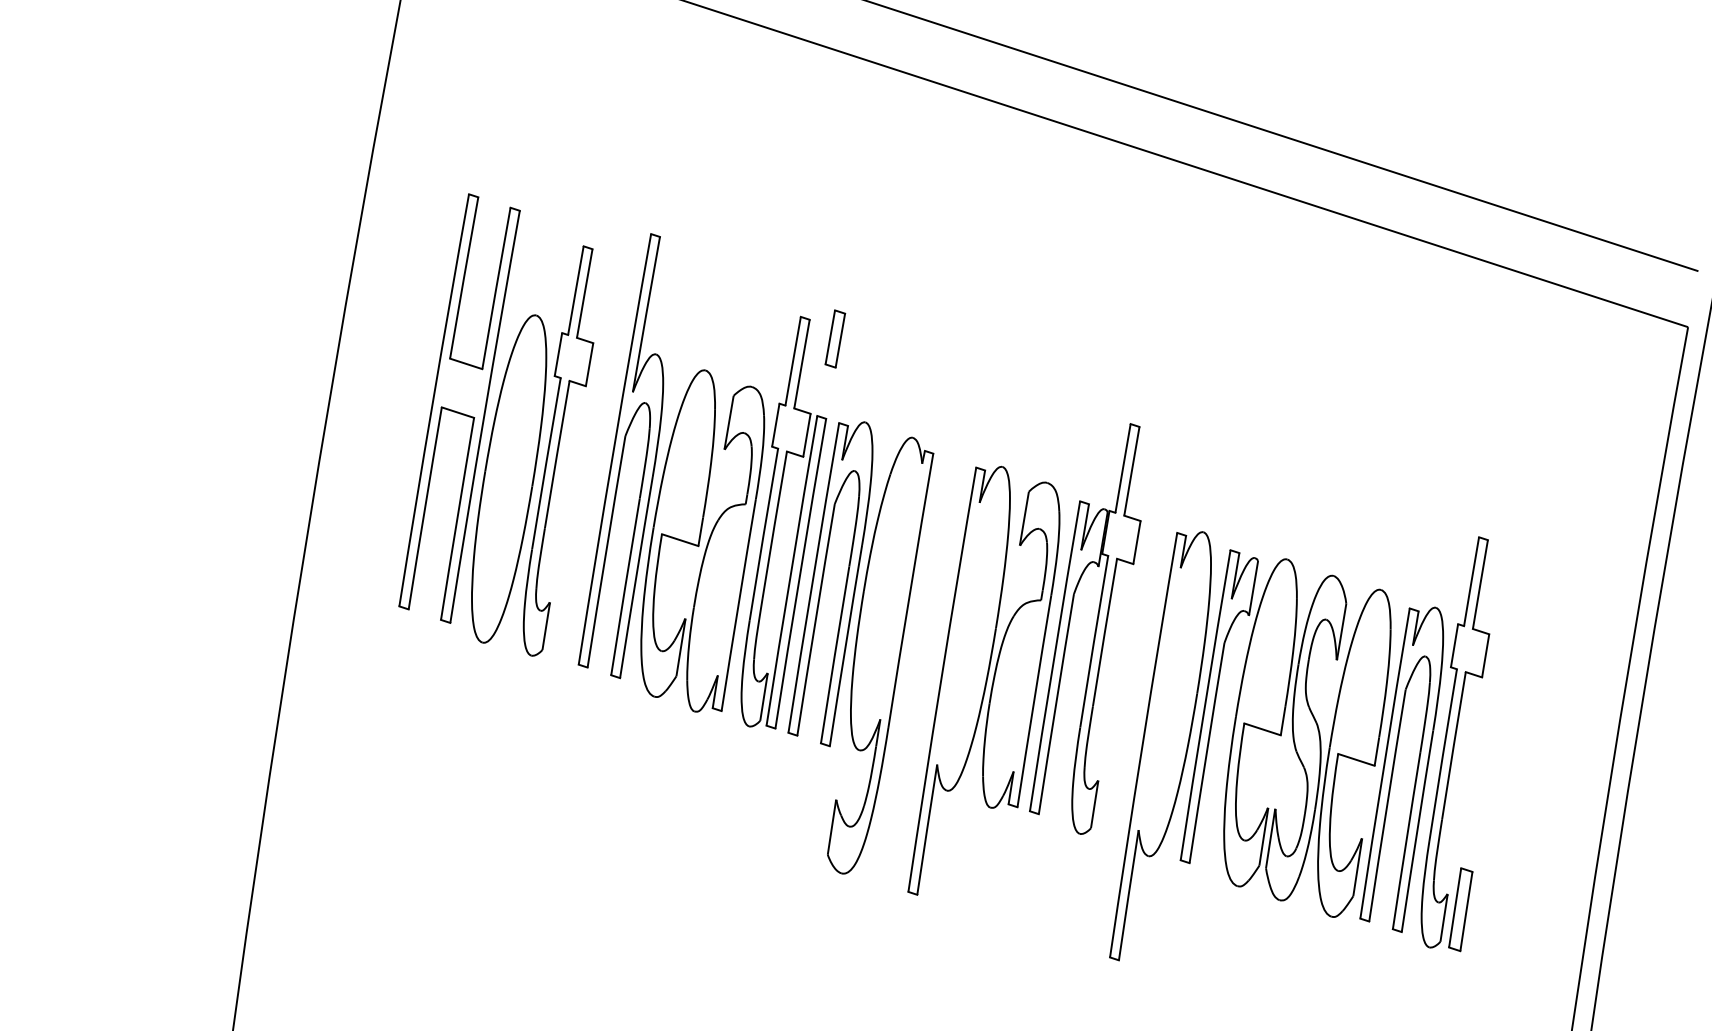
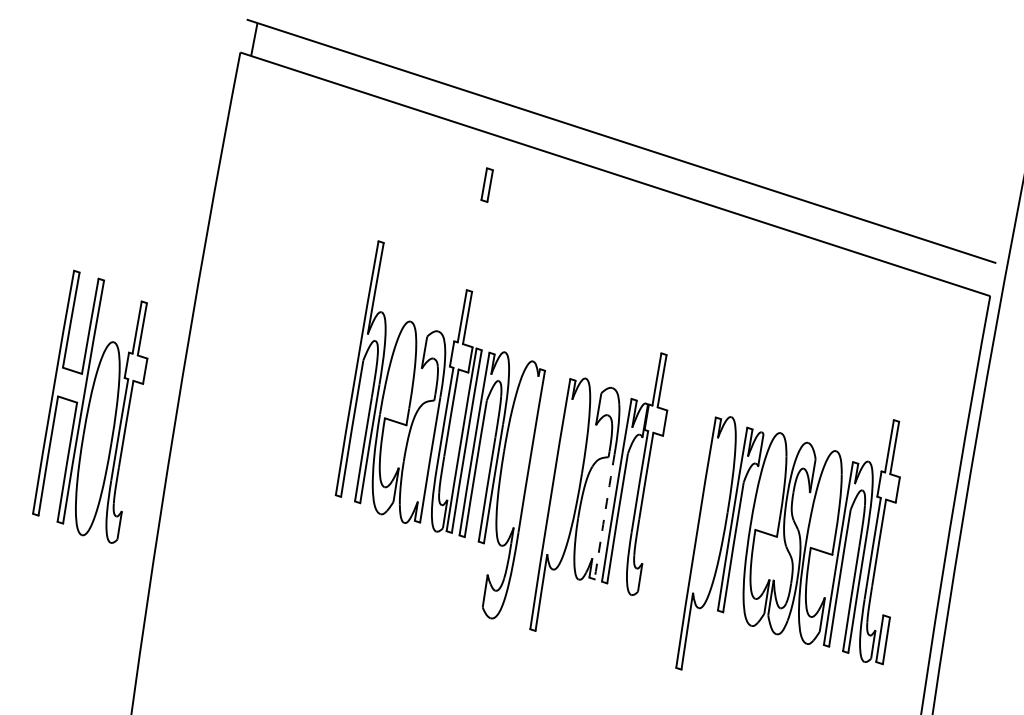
part: (834, 337) -> (486, 184), moved
part: (496, 424) -> (90, 406), moved
arc: (1034, 700) -> (604, 516), solid -> dashed
part: (1298, 746) -> (787, 543), moved

